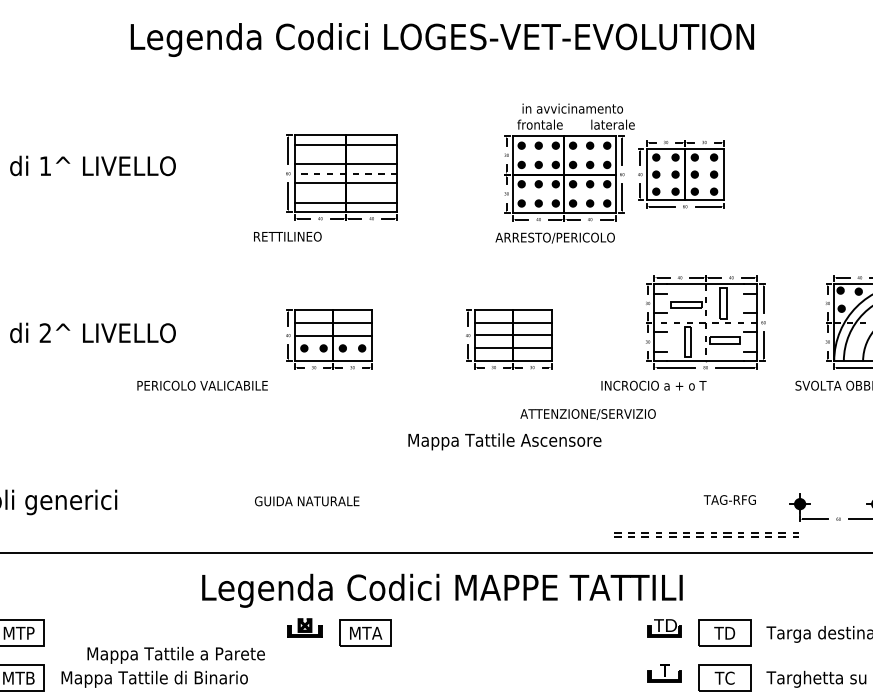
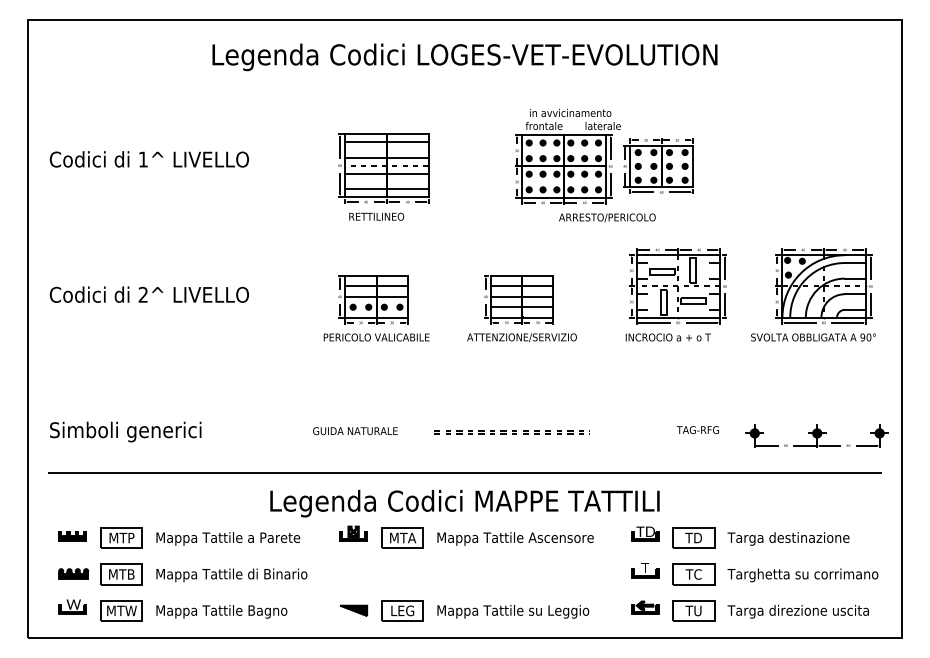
text: (287, 236) -> (376, 216), moved
text: (555, 237) -> (607, 217), moved
text: (202, 385) -> (376, 337), moved
text: (652, 385) -> (667, 337), moved
text: (587, 414) -> (521, 337), moved
text: (504, 441) -> (515, 538), moved
part: (709, 535) -> (511, 432), moved
text: (176, 654) -> (228, 538), moved

